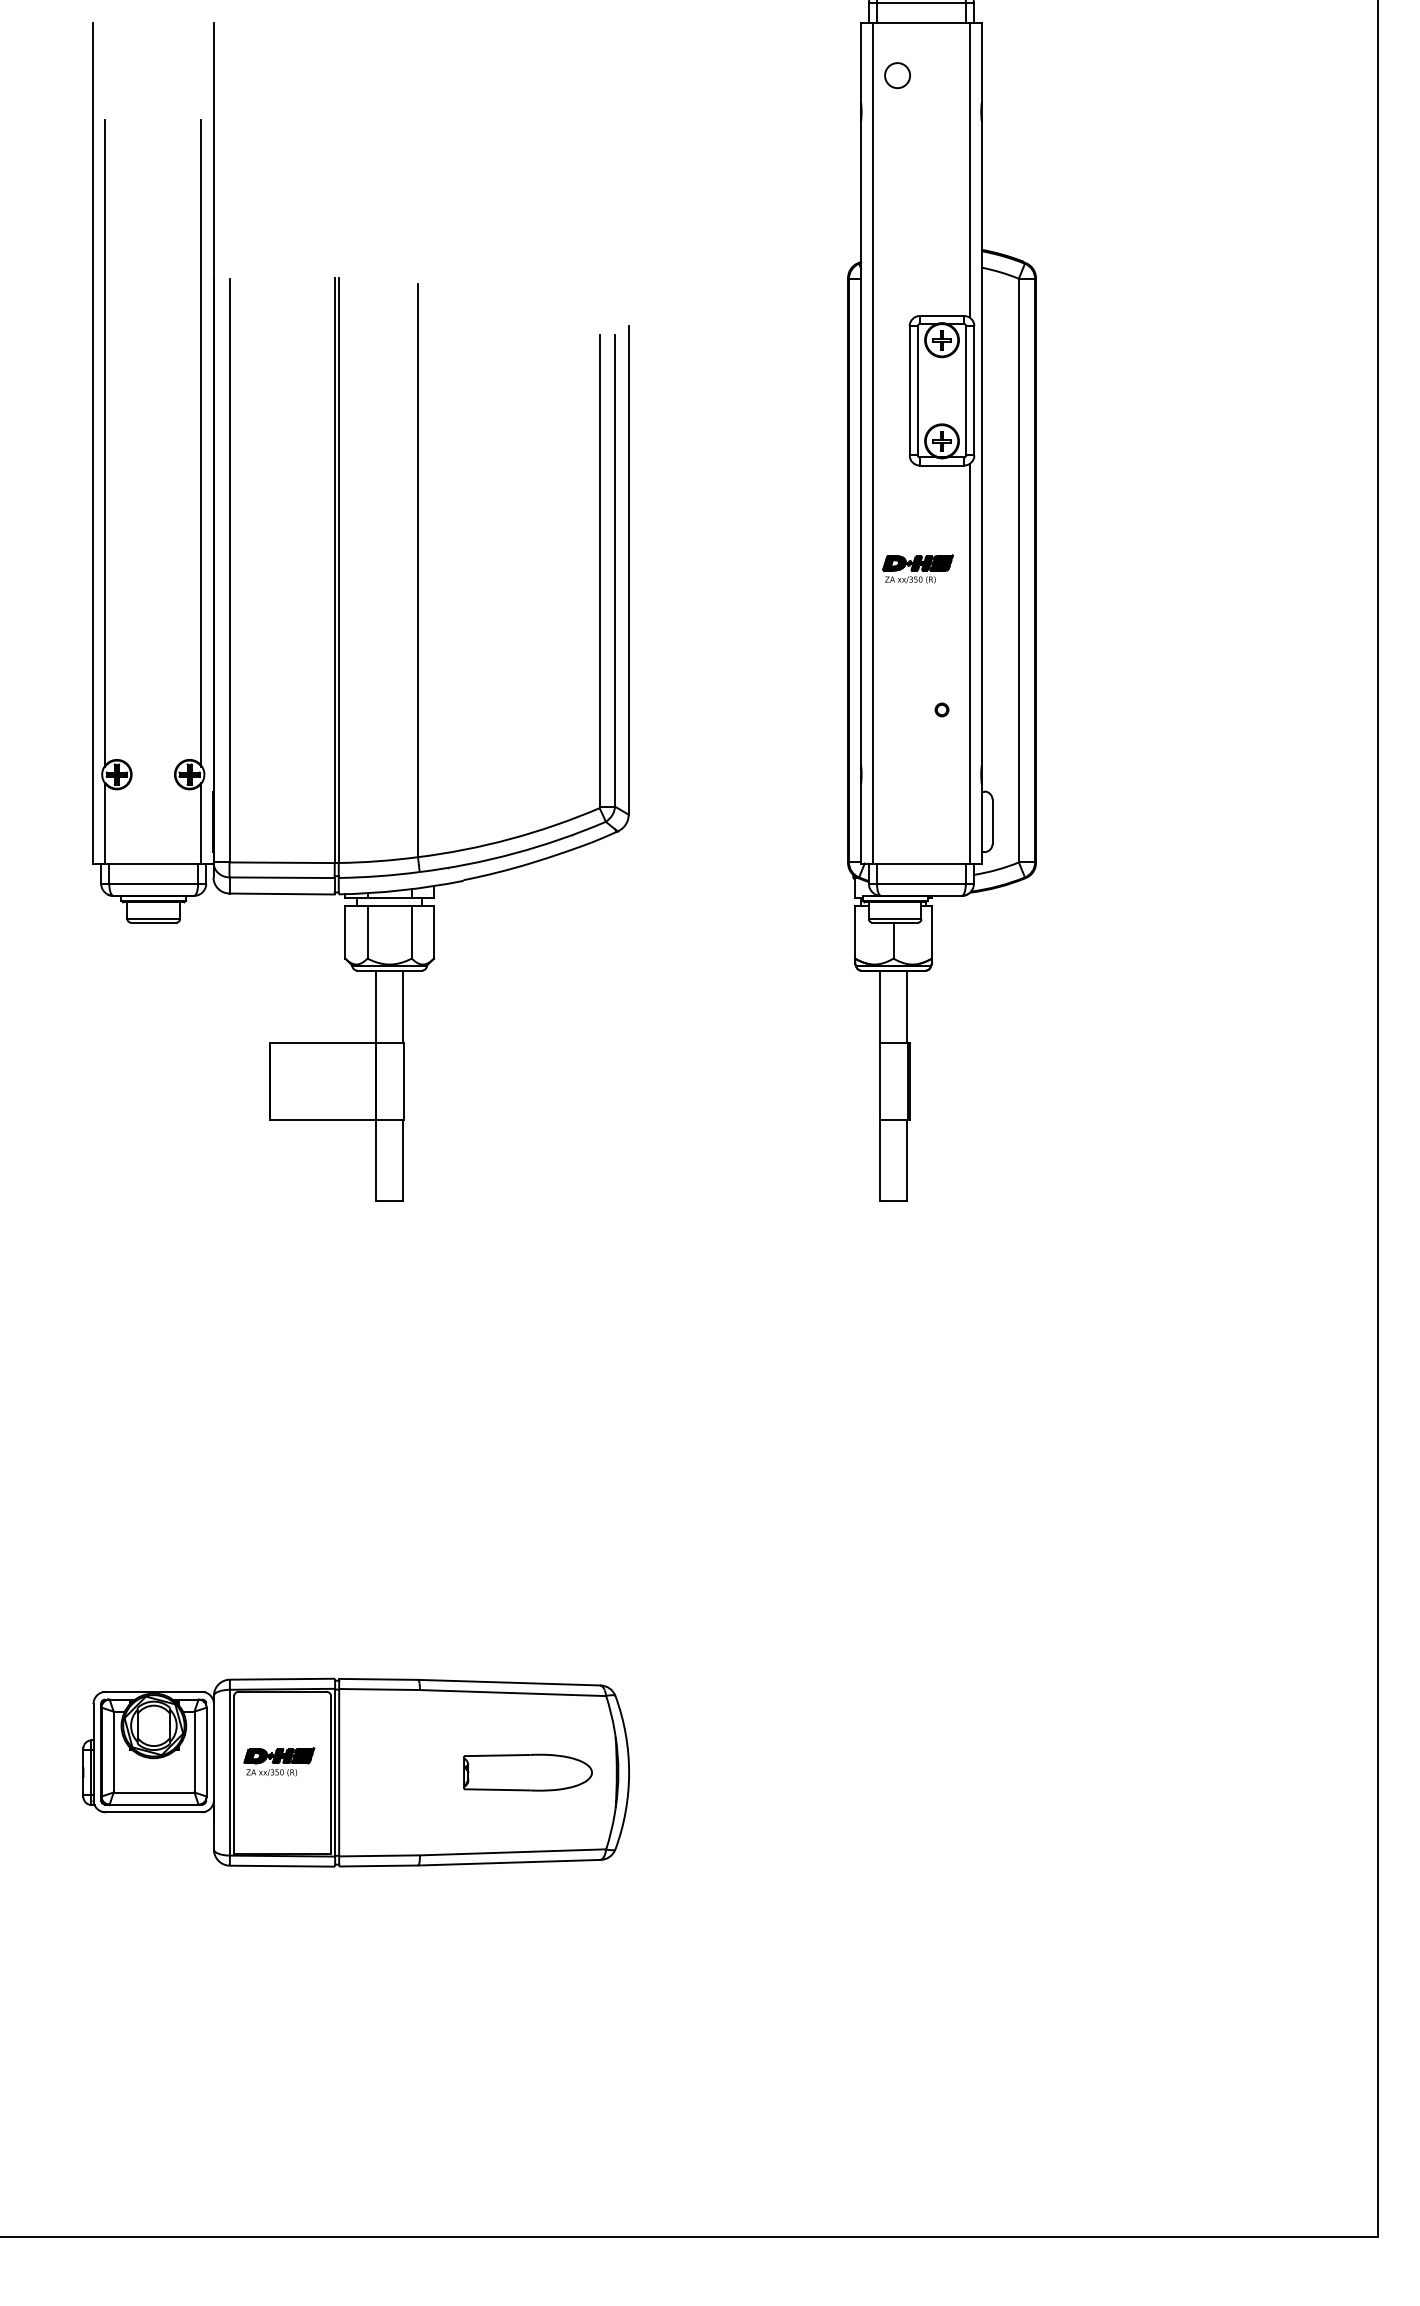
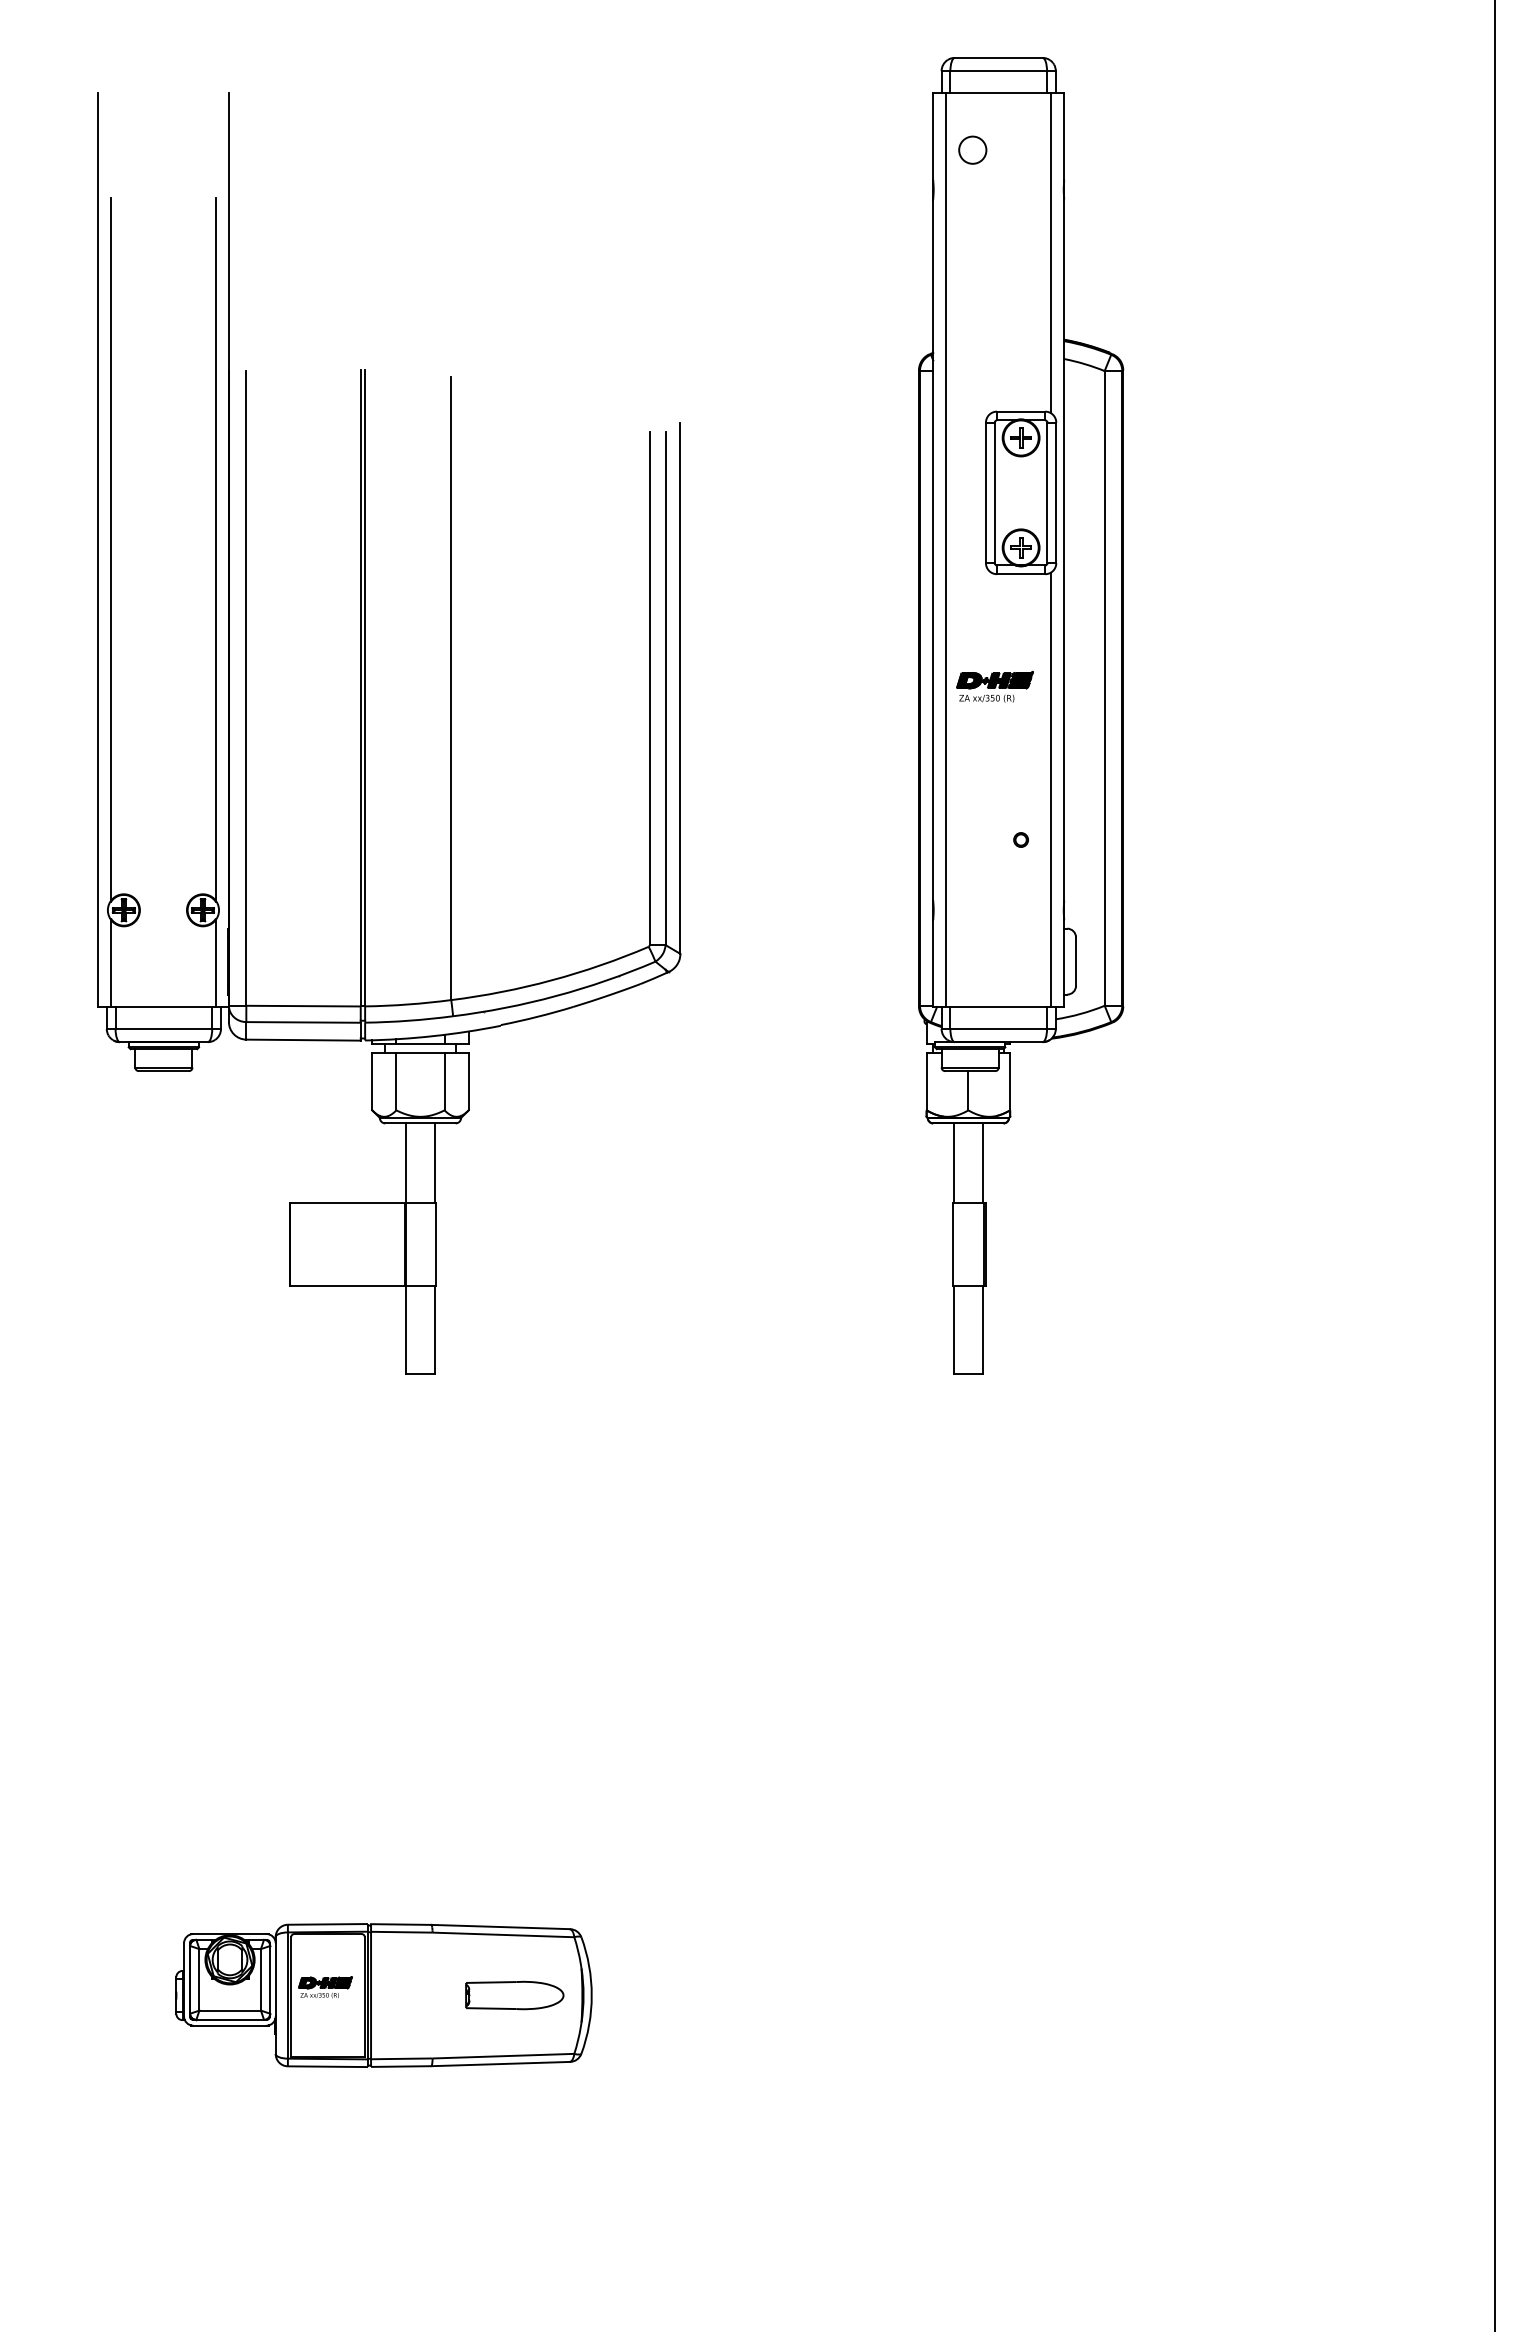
part: (355, 1772) -> (383, 1995), size x0.7

